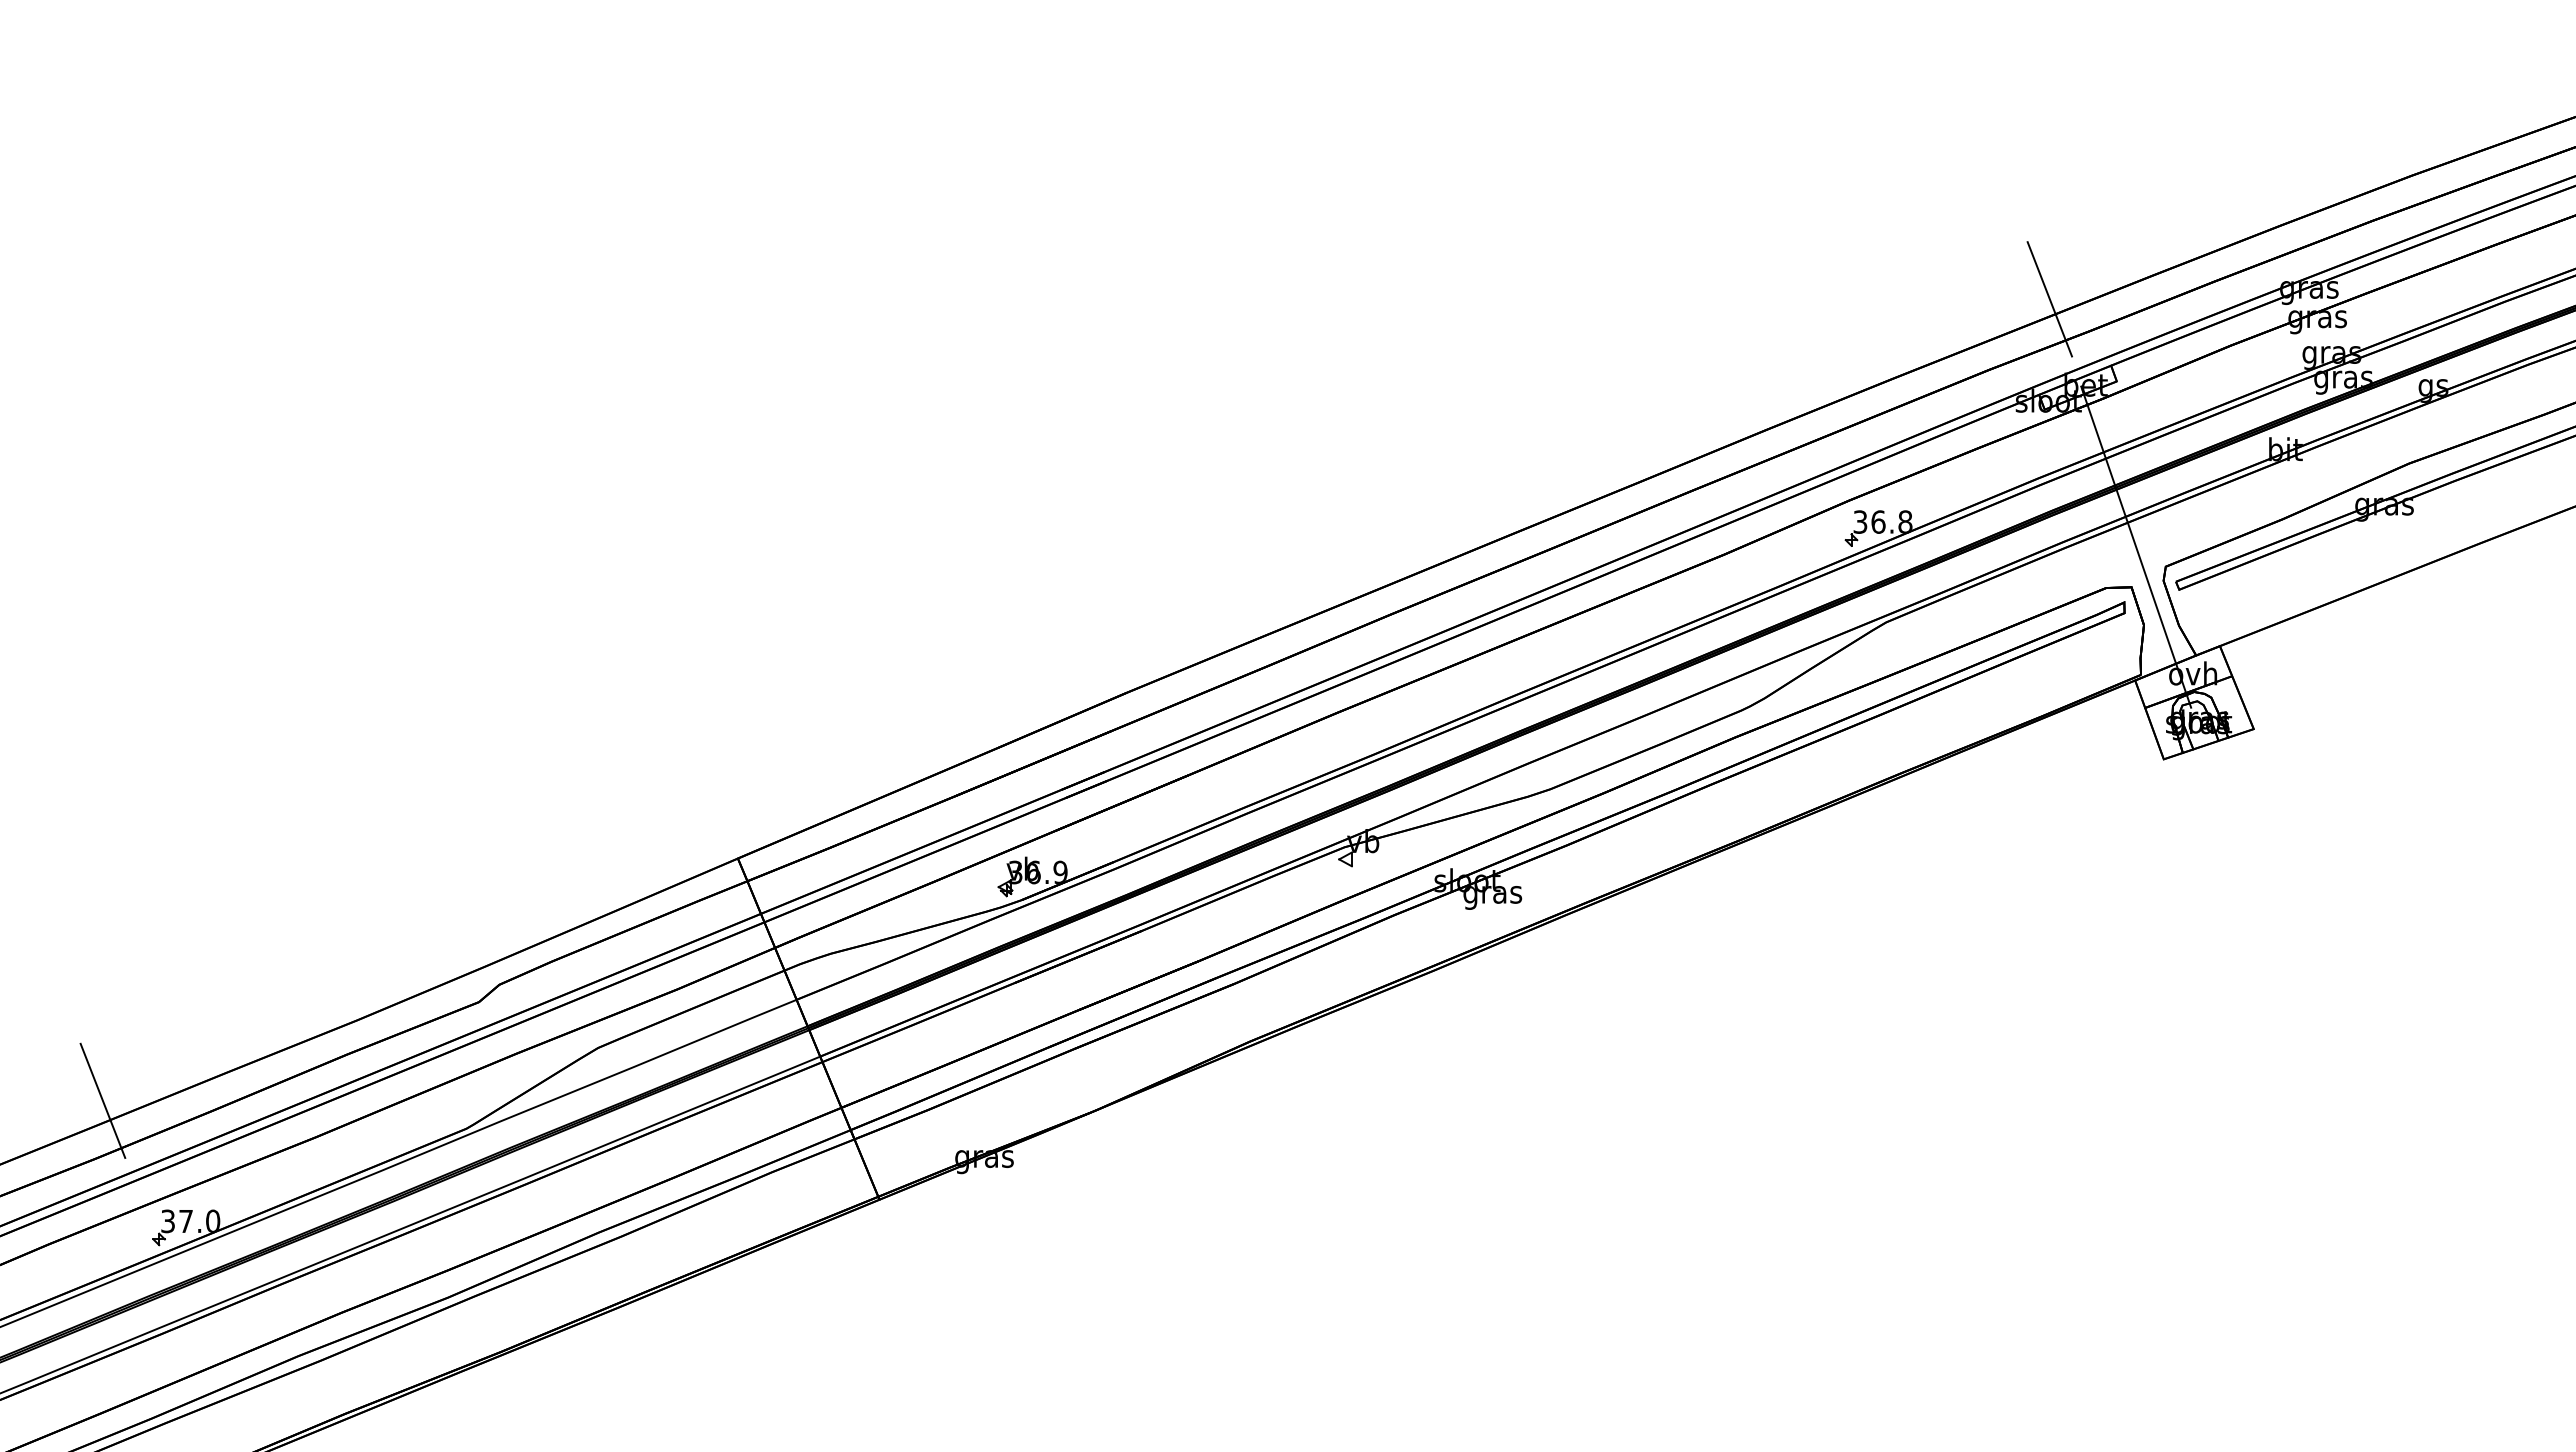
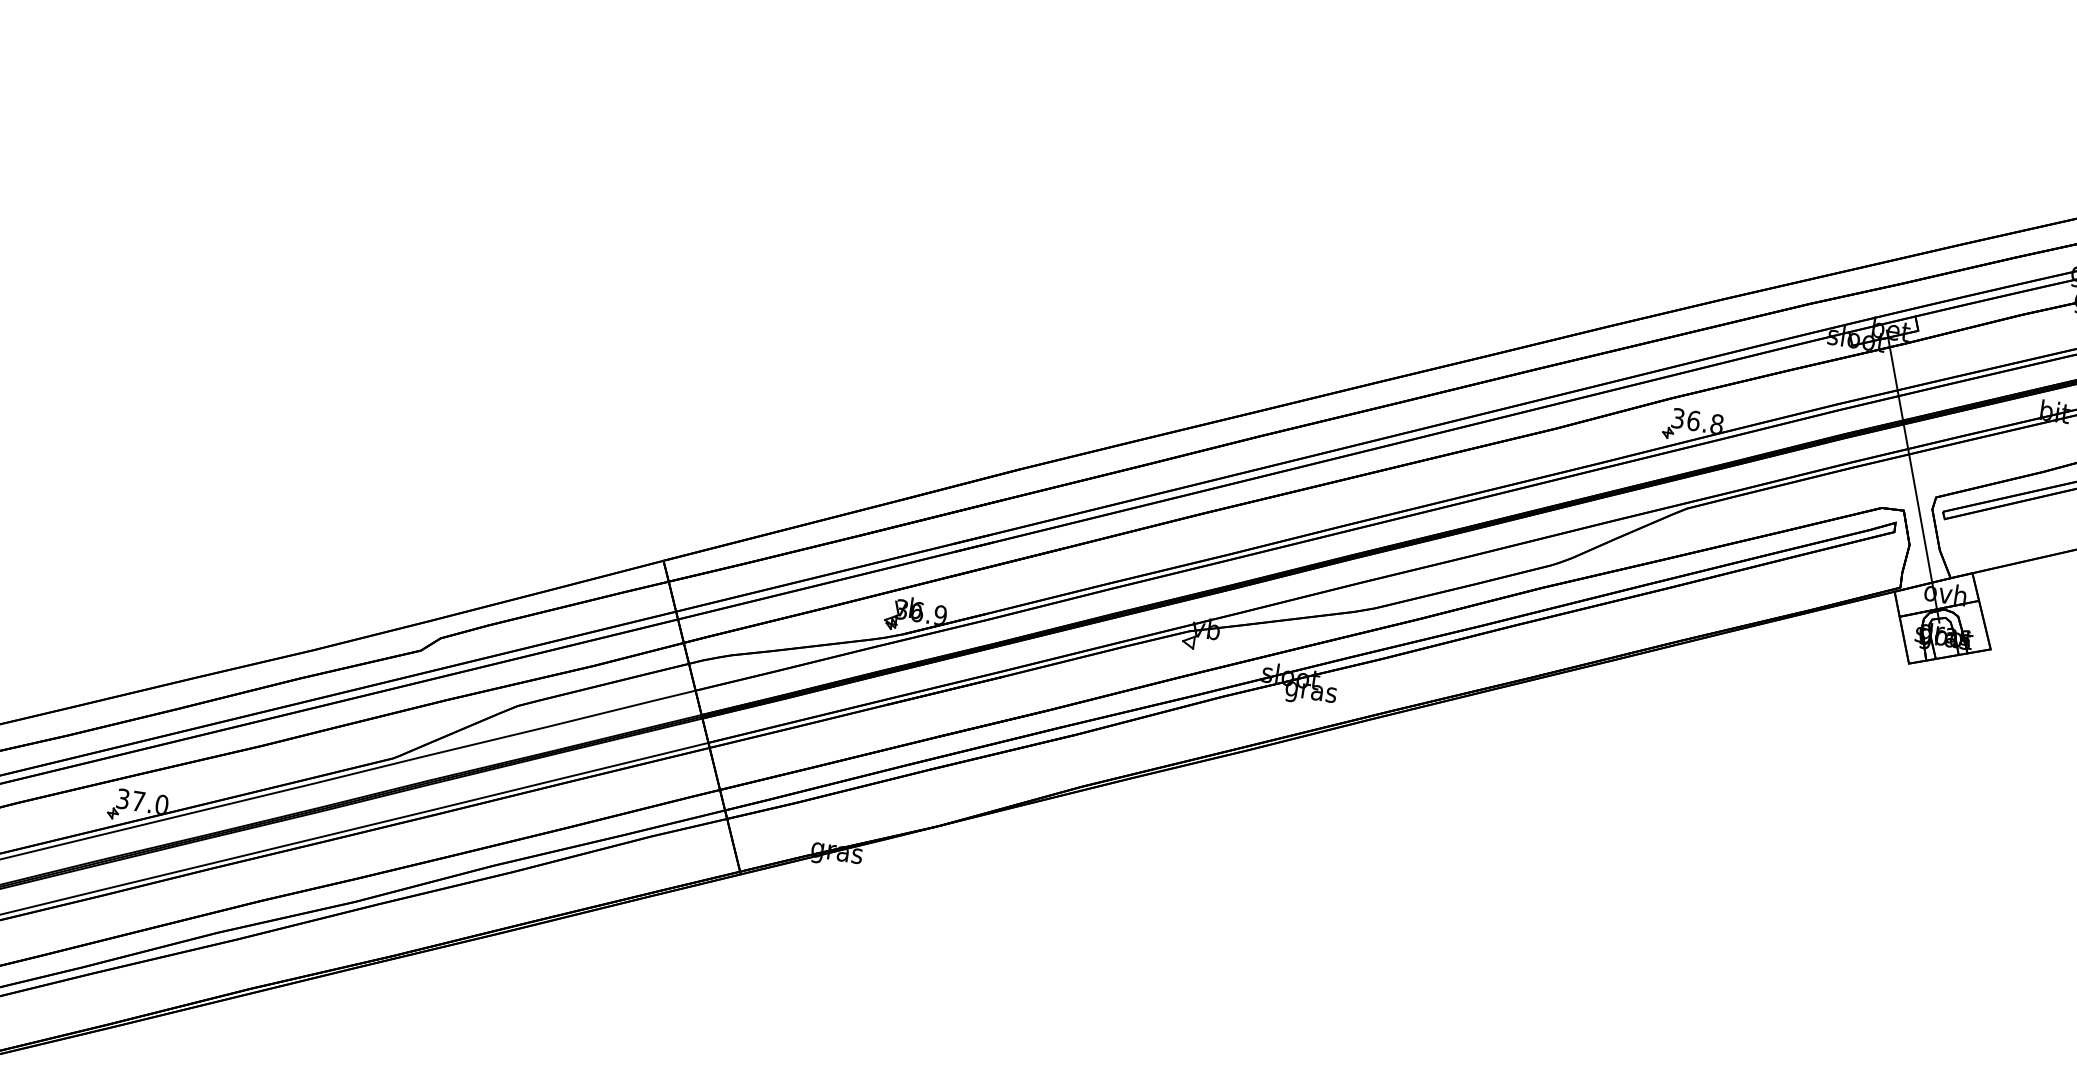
line: (2049, 299) -> (1870, 251), removed
line: (102, 1100) -> (82, 685), removed

